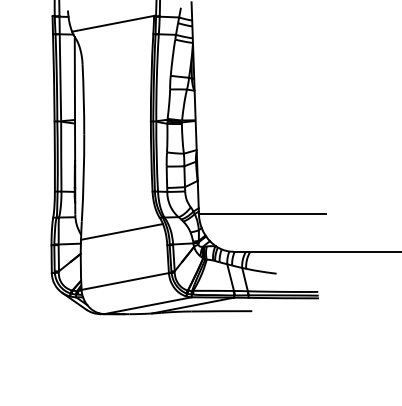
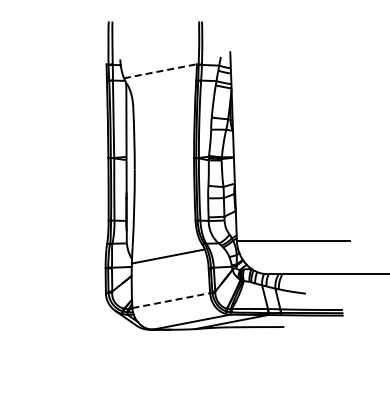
line: (113, 24) -> (160, 71), solid -> dashed
line: (125, 281) -> (171, 300), solid -> dashed

